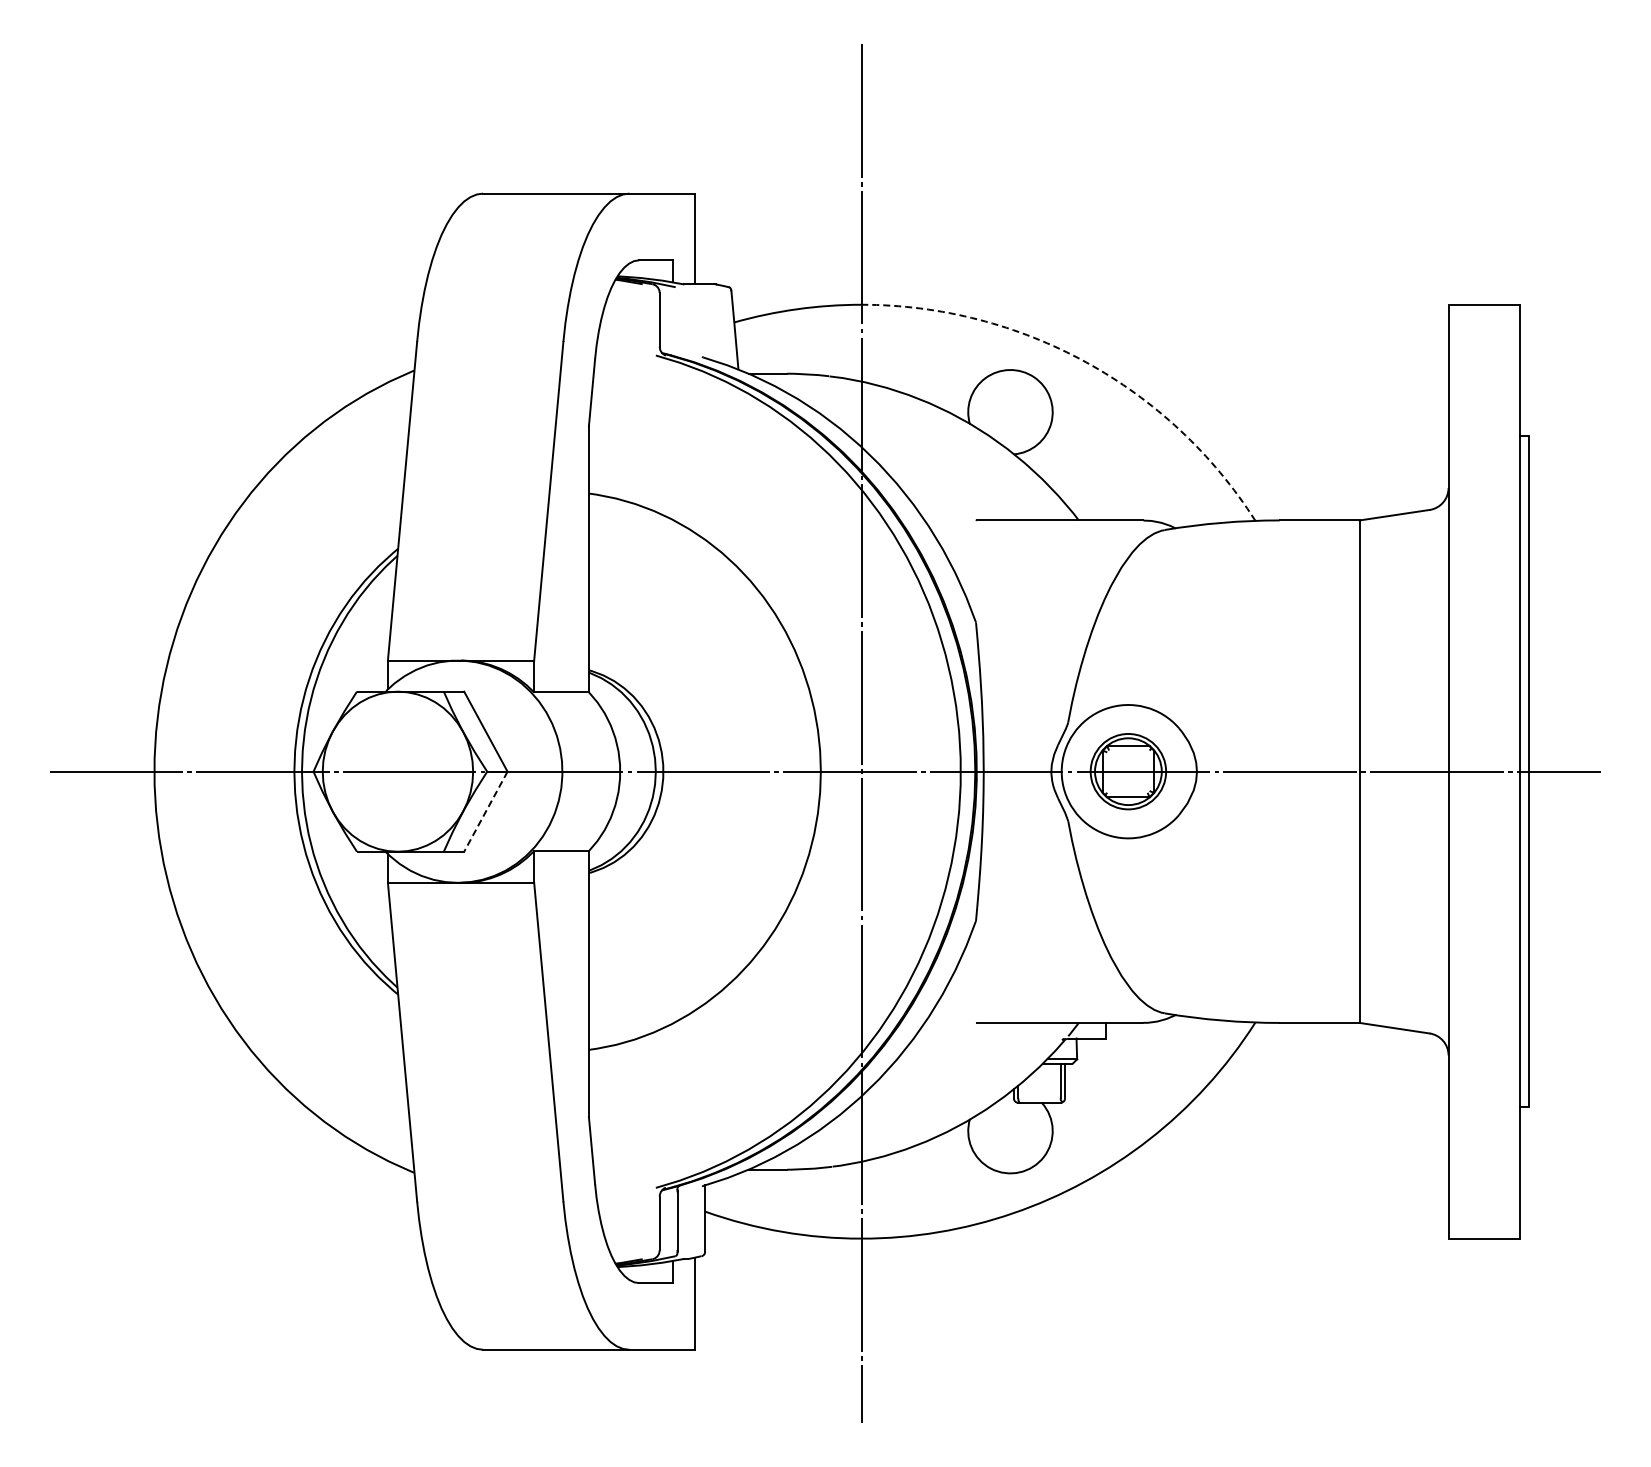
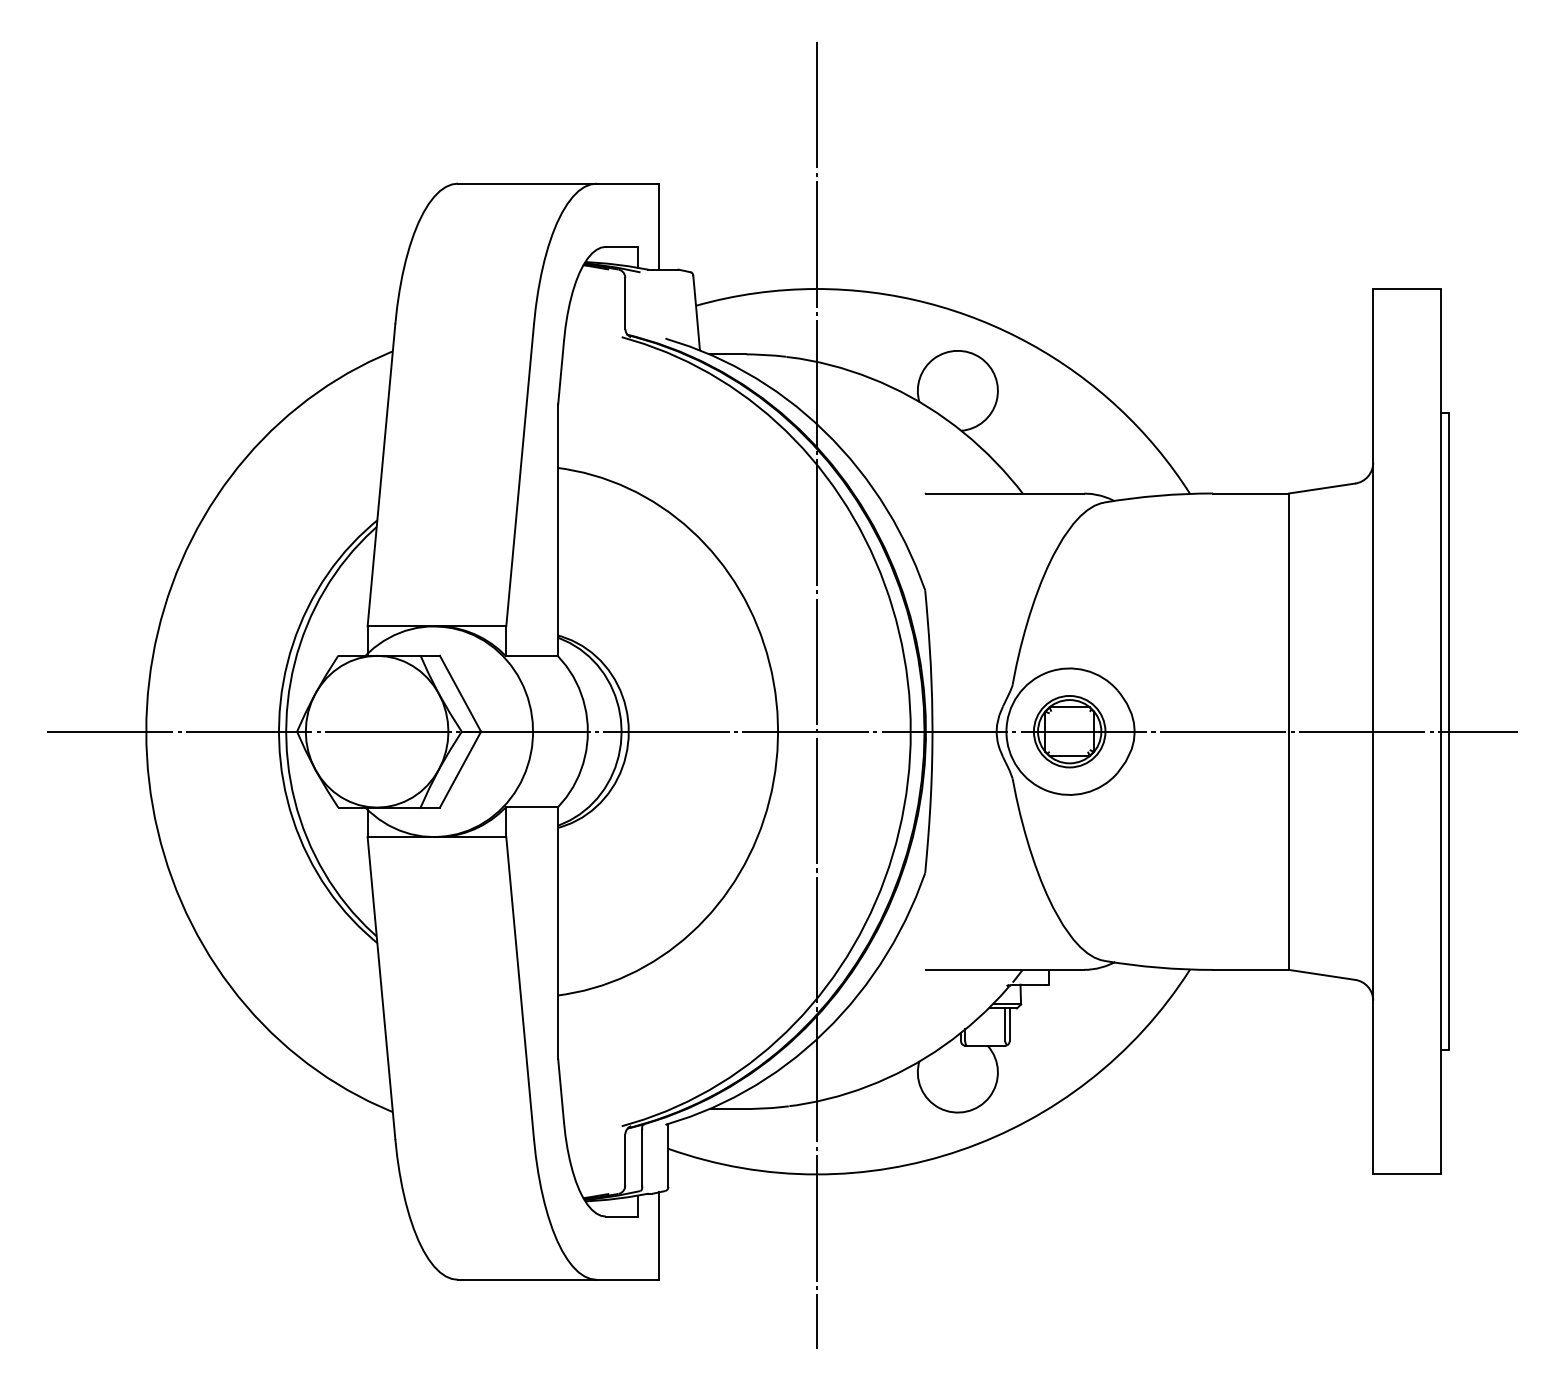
arc: (1086, 362) -> (1029, 343), dashed -> solid
line: (485, 811) -> (460, 769), dashed -> solid

